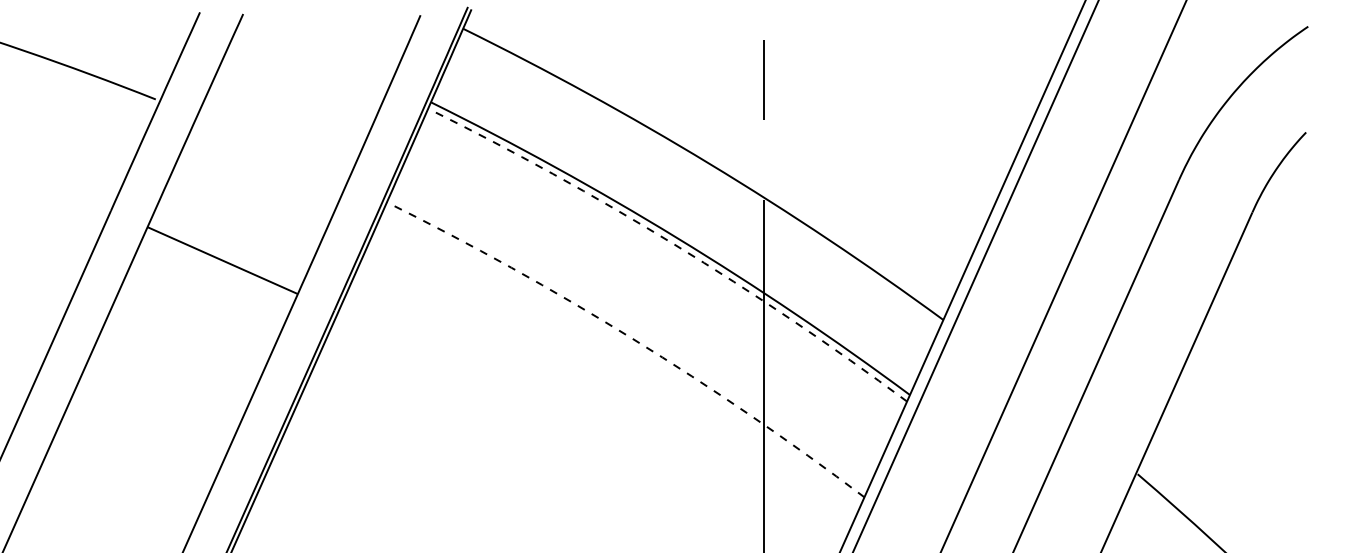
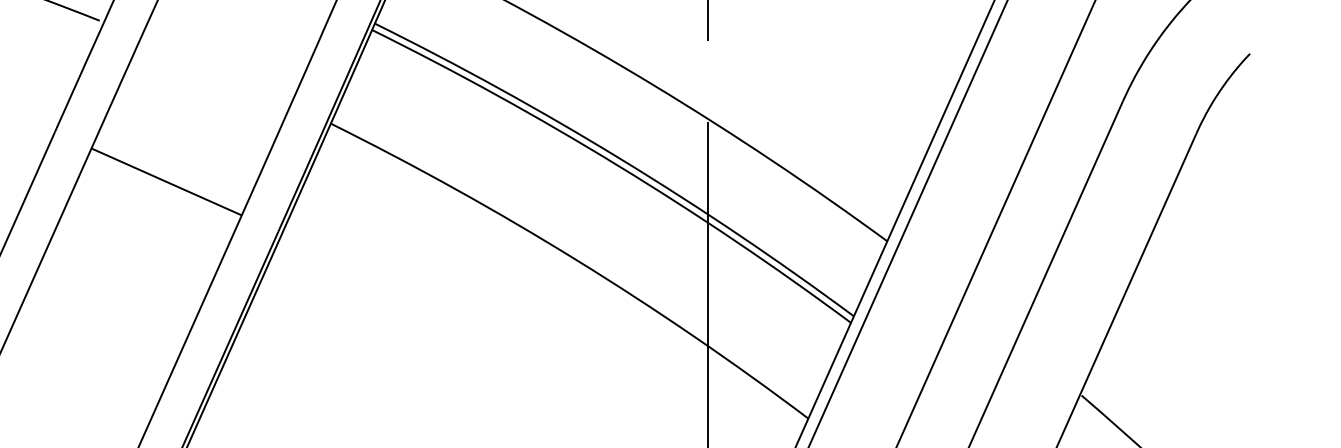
arc: (674, 244) -> (618, 165), dashed -> solid
arc: (632, 338) -> (576, 259), dashed -> solid

